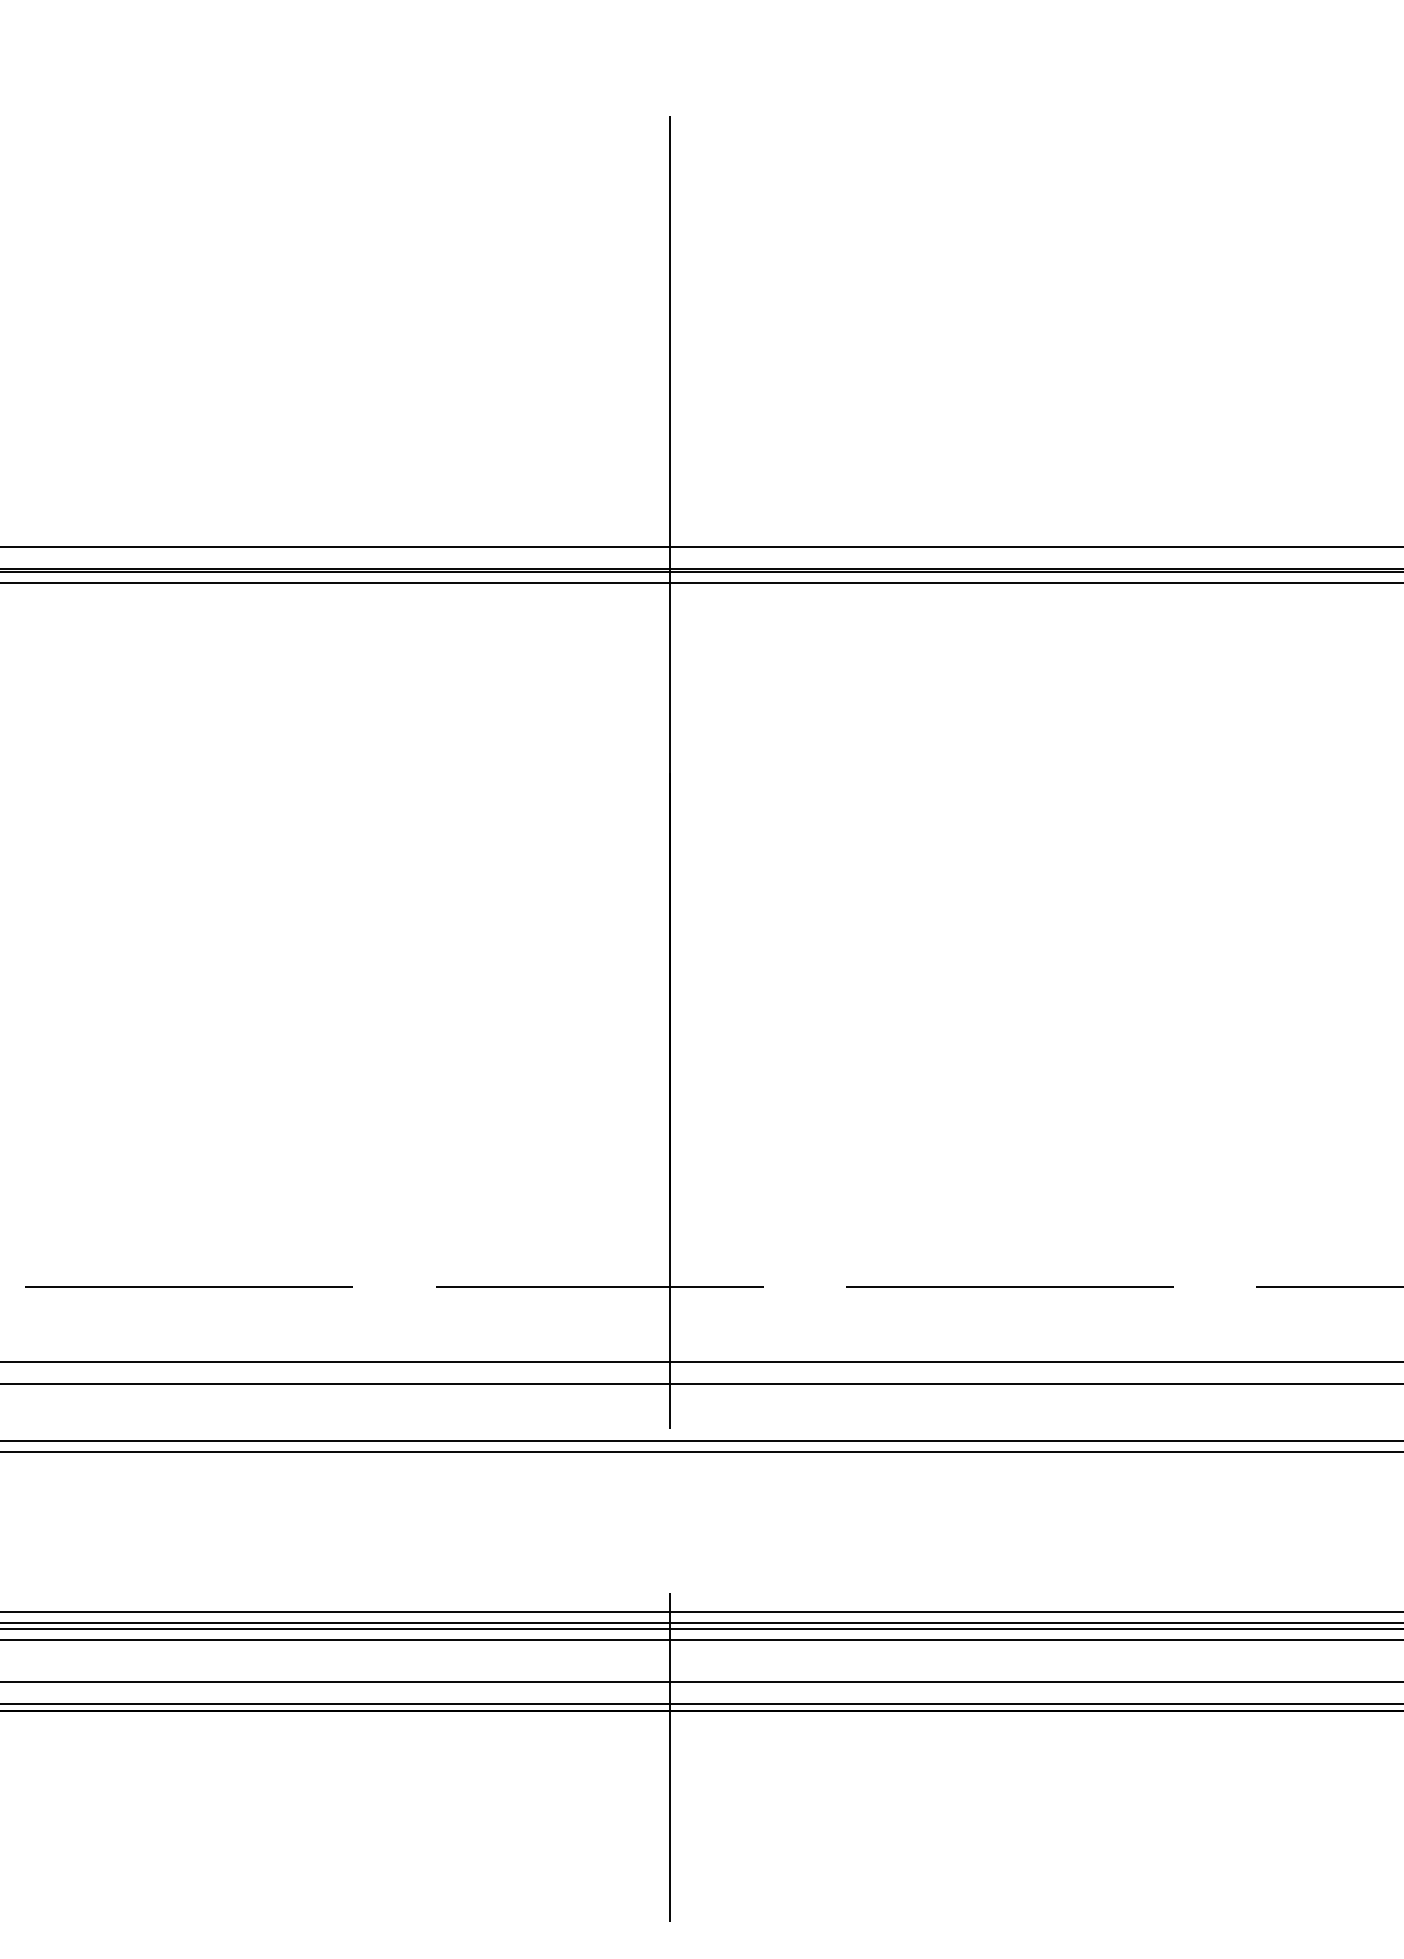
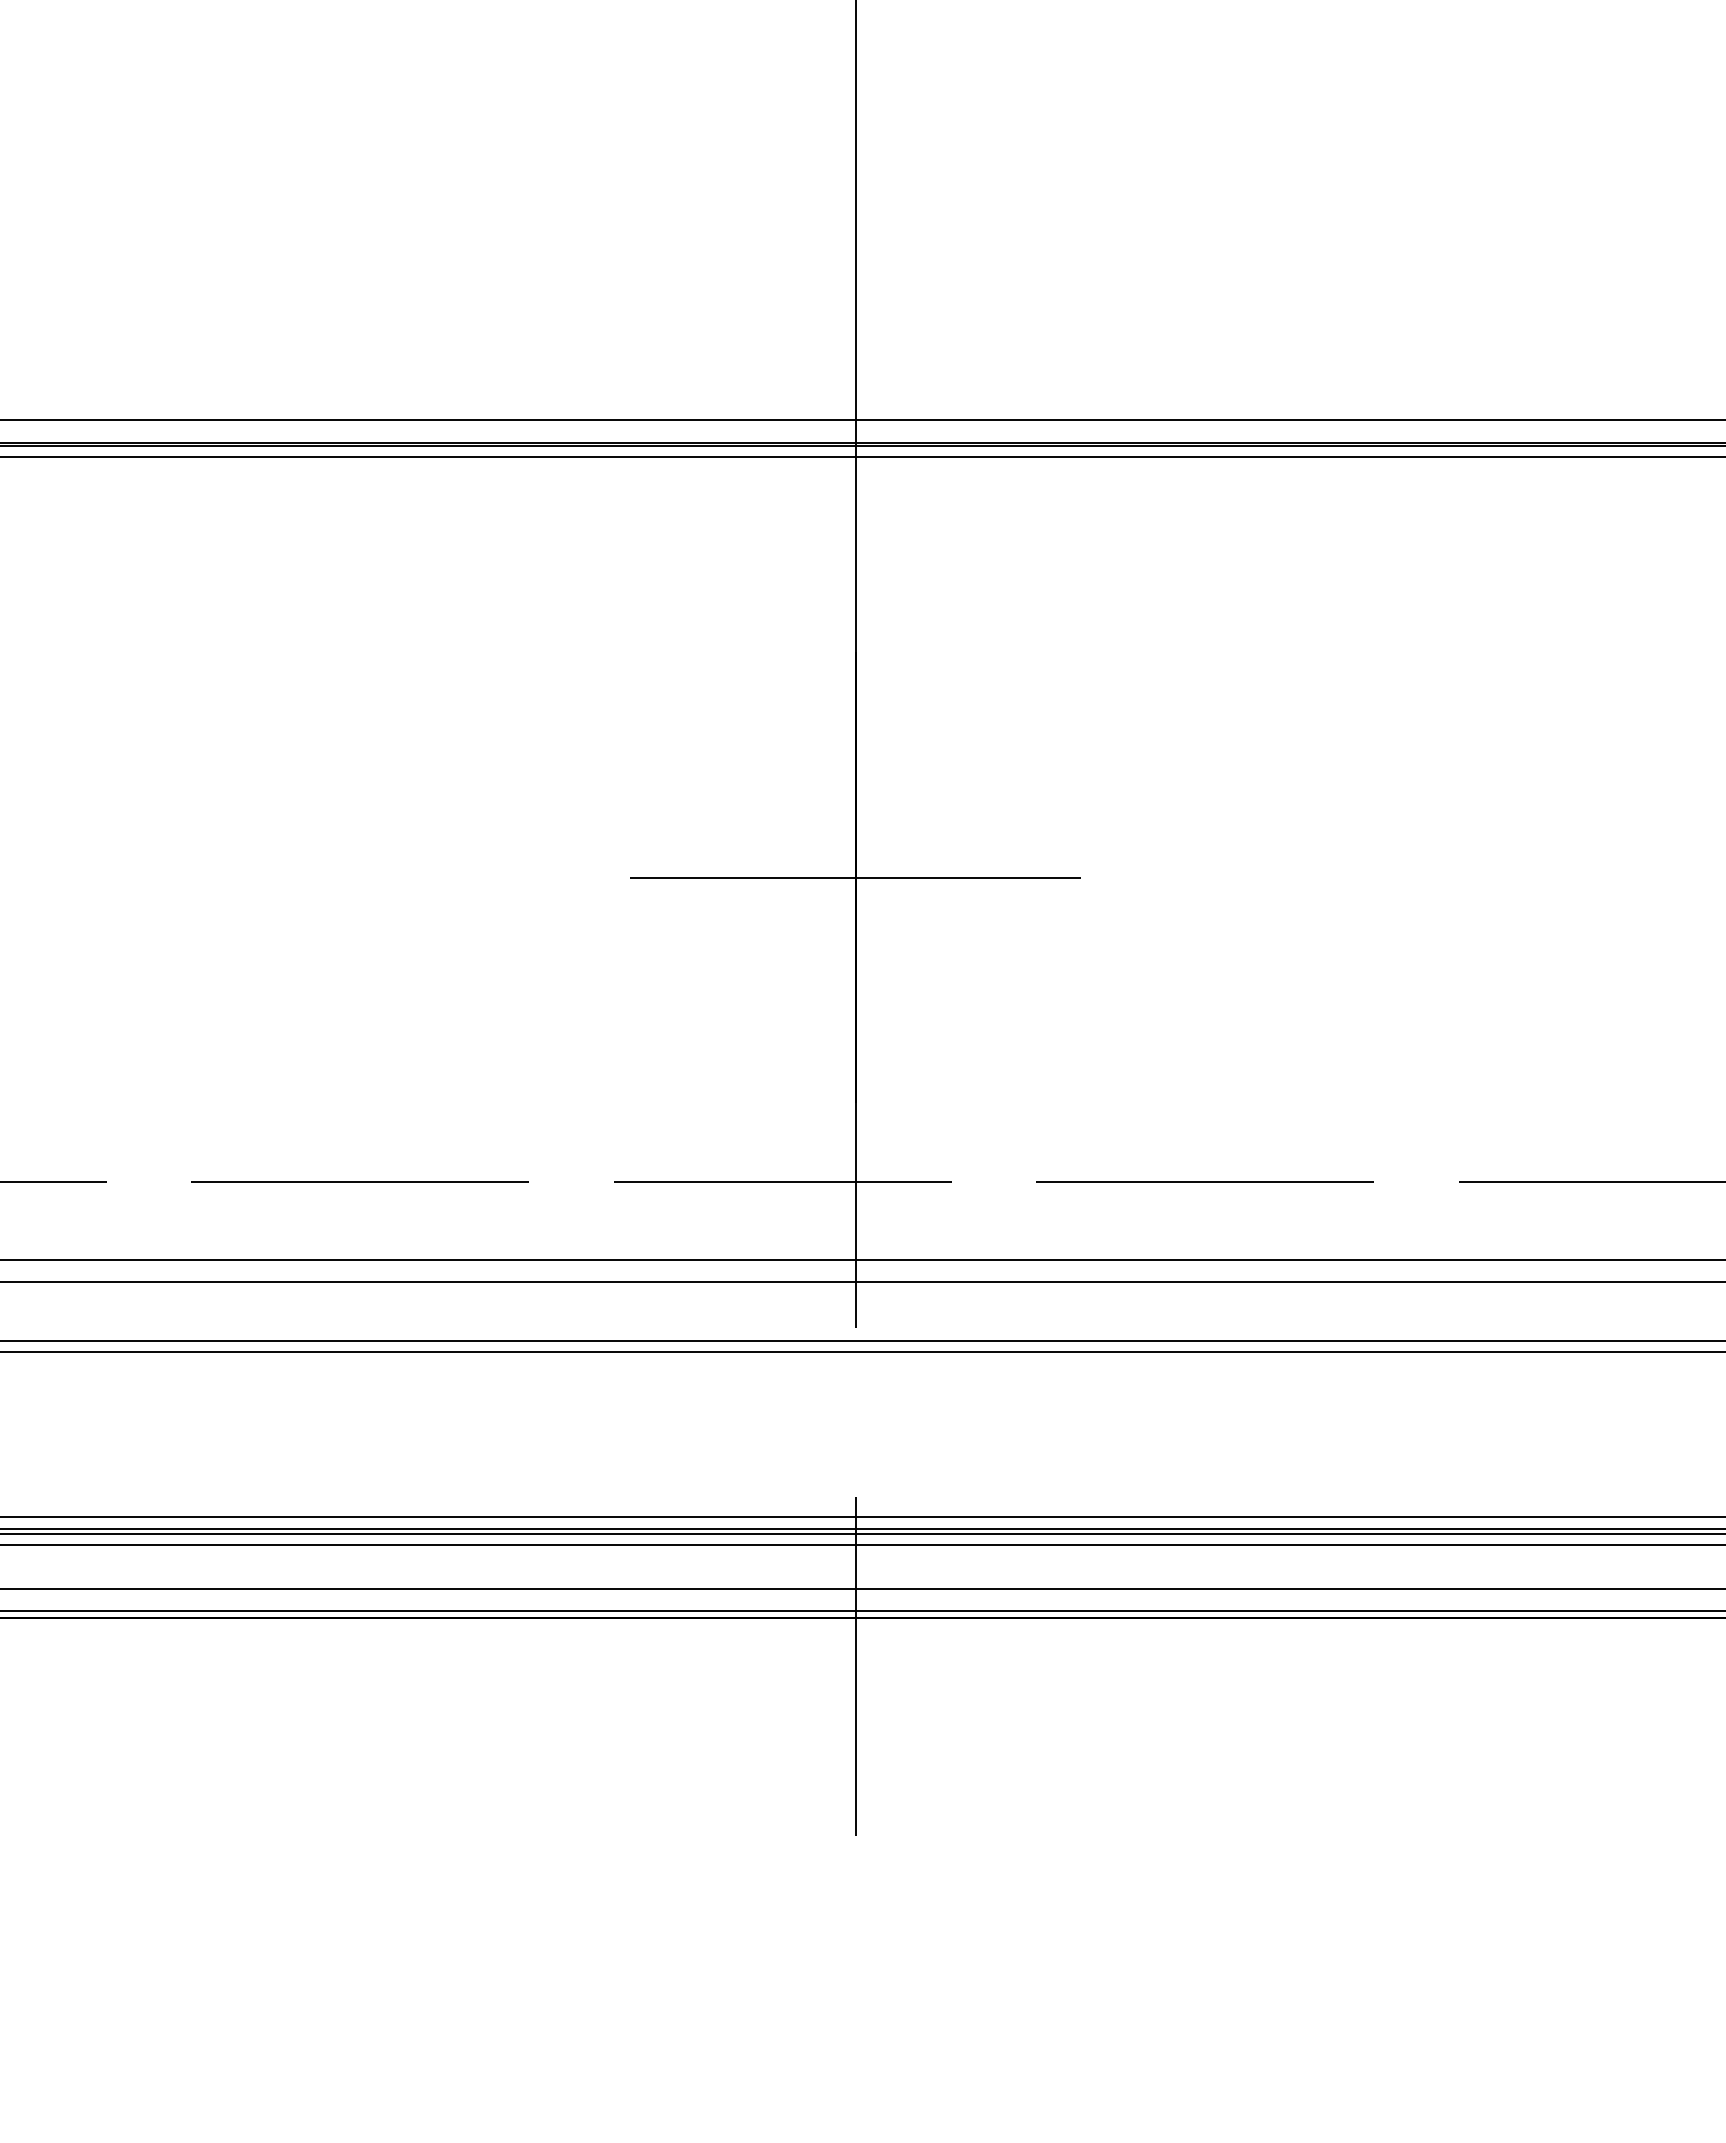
line: (670, 991) -> (855, 877), added

